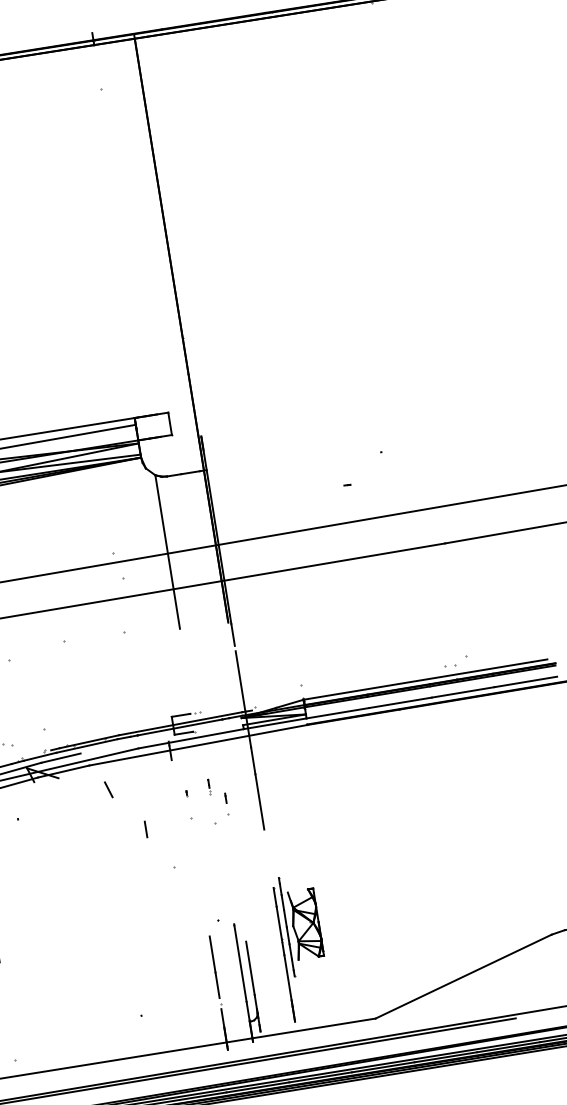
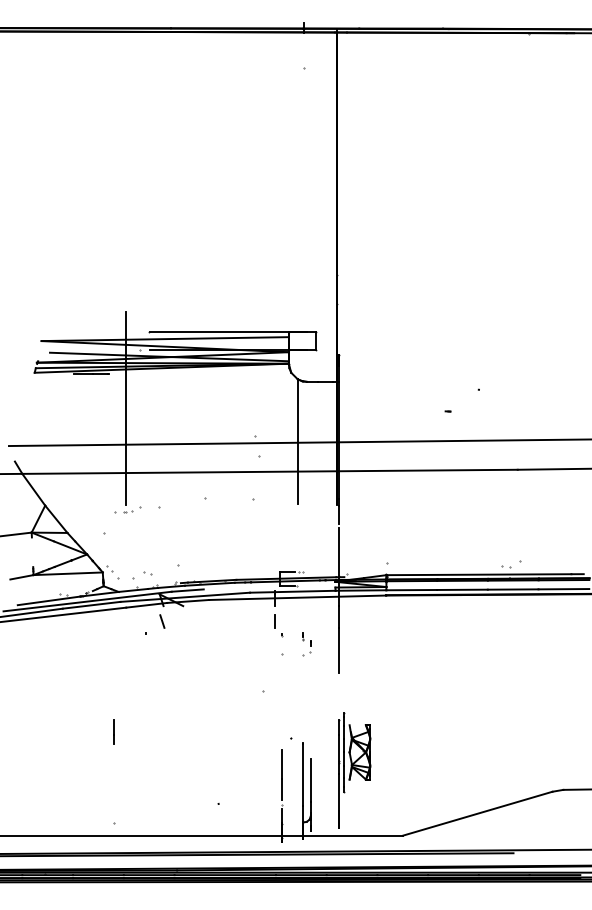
line: (108, 789) -> (162, 621), moved
part: (218, 801) -> (306, 644), size x0.62
line: (145, 829) -> (274, 621), moved

